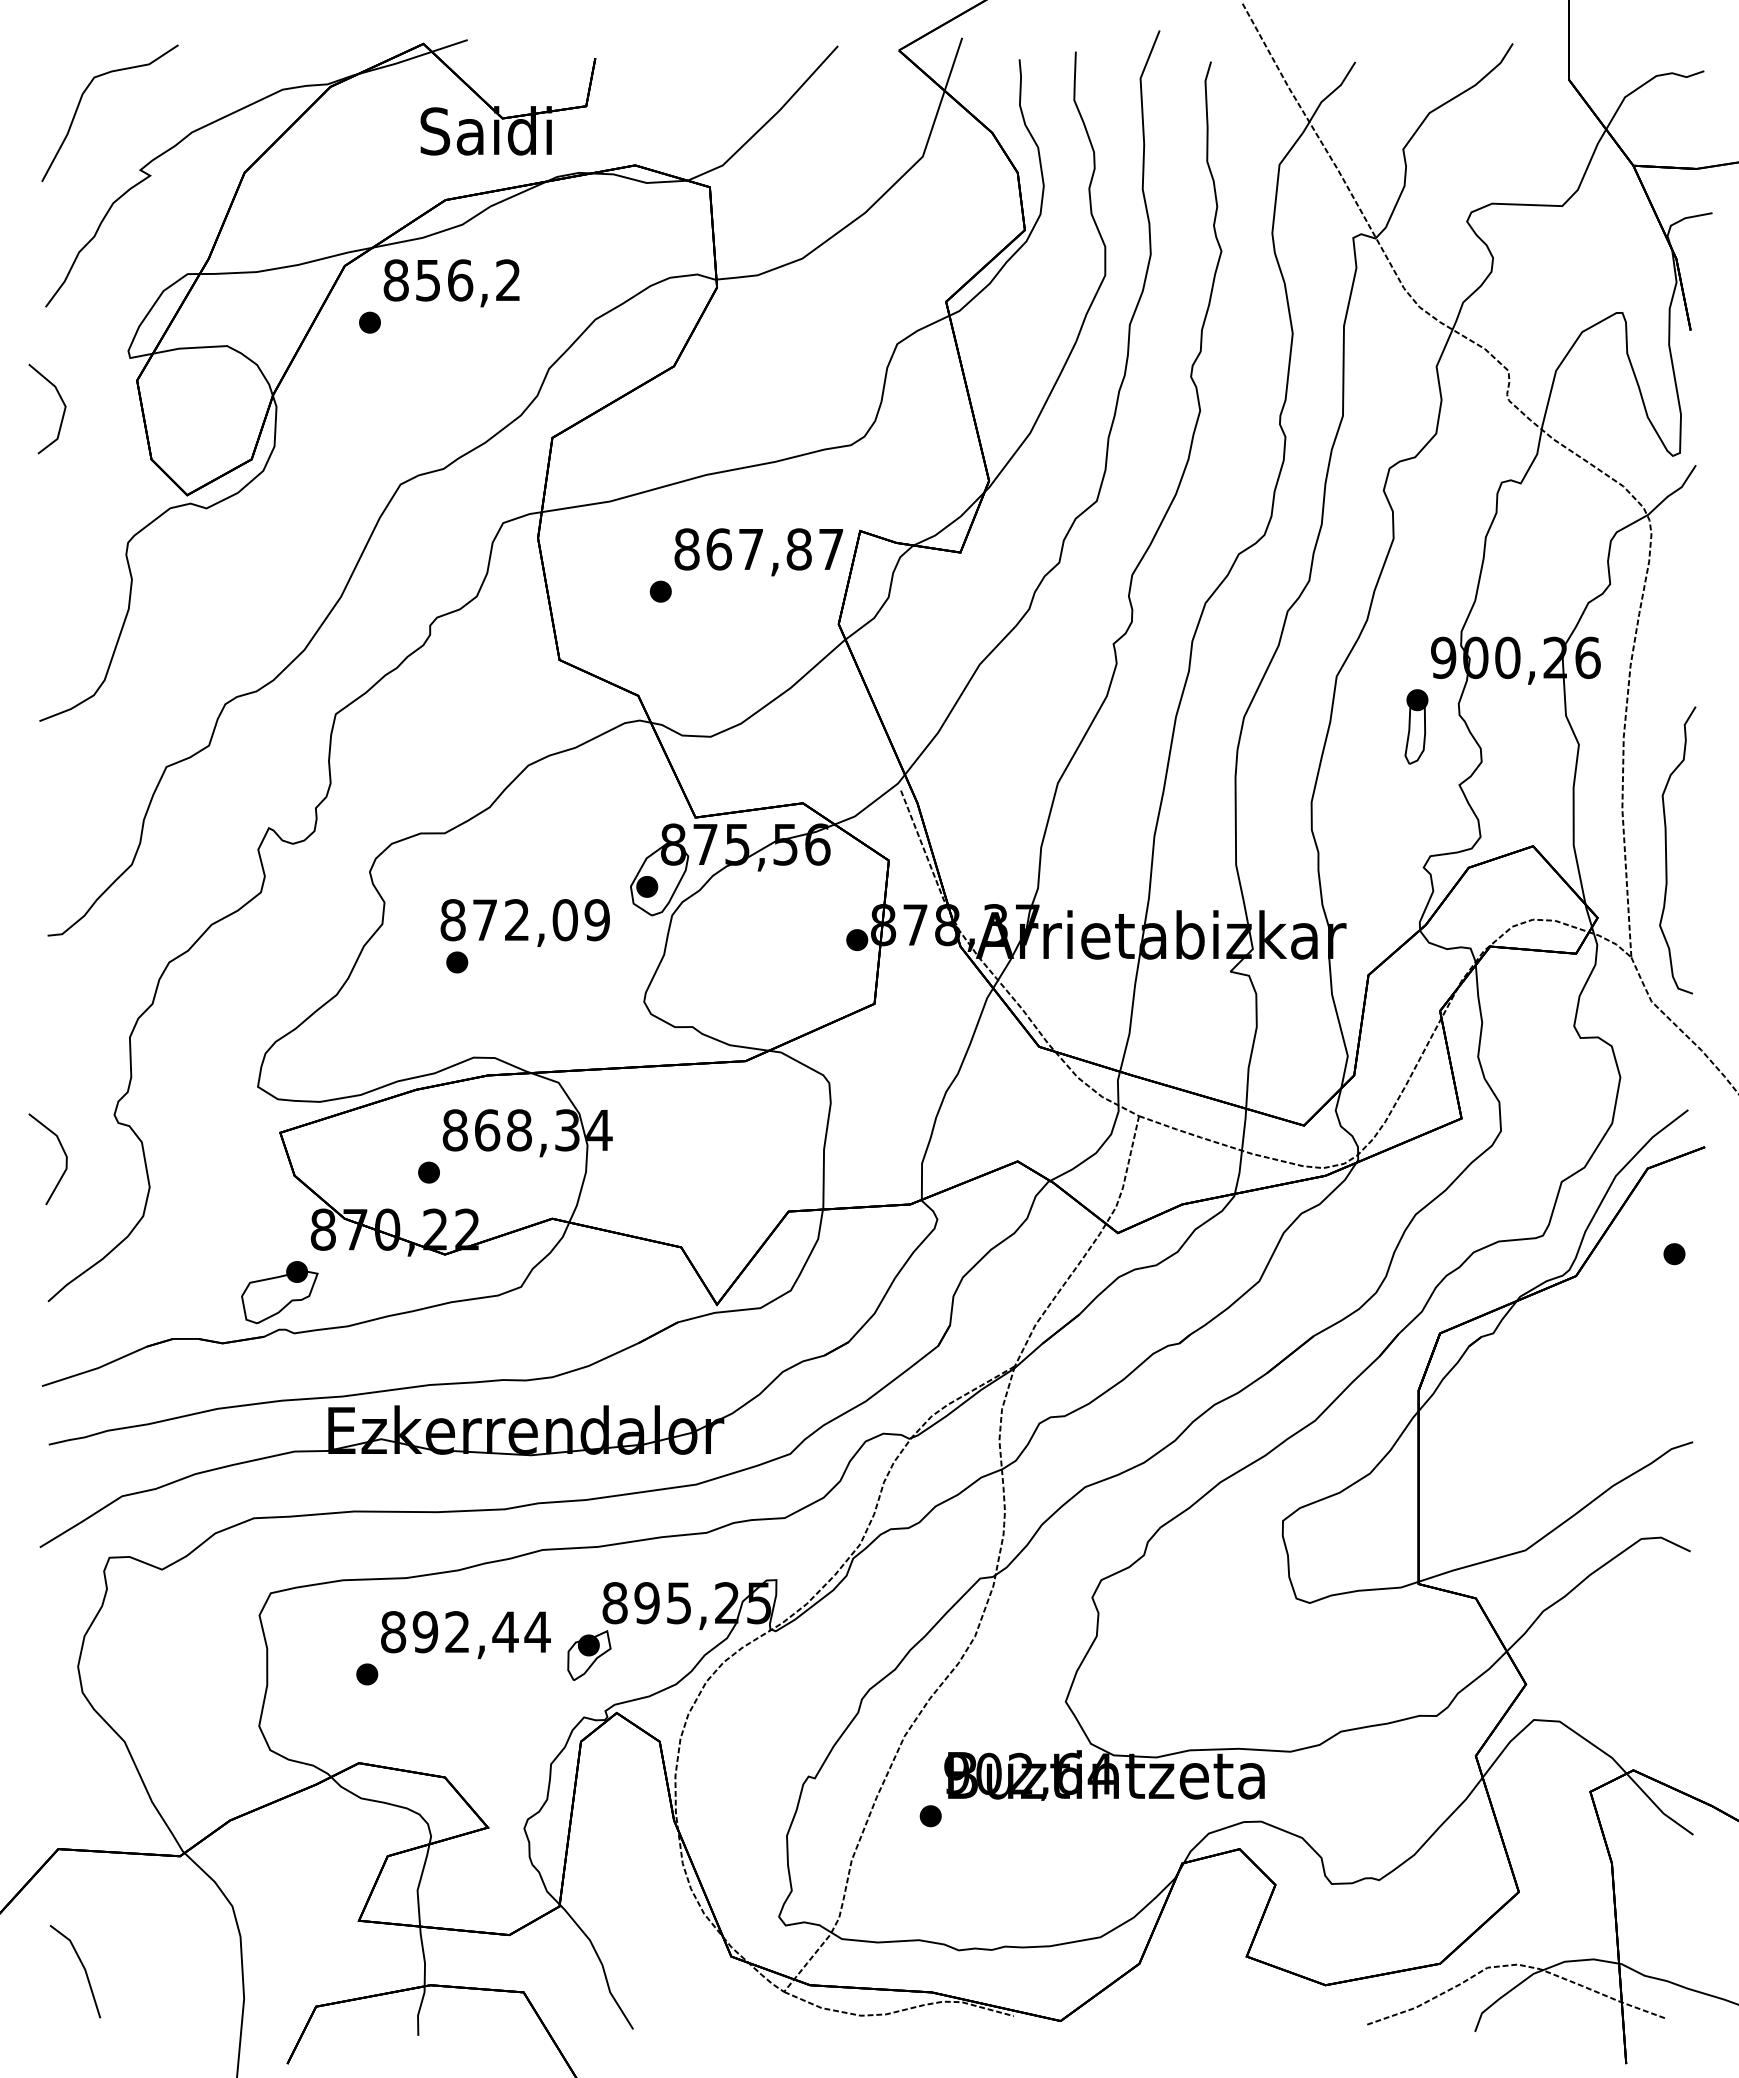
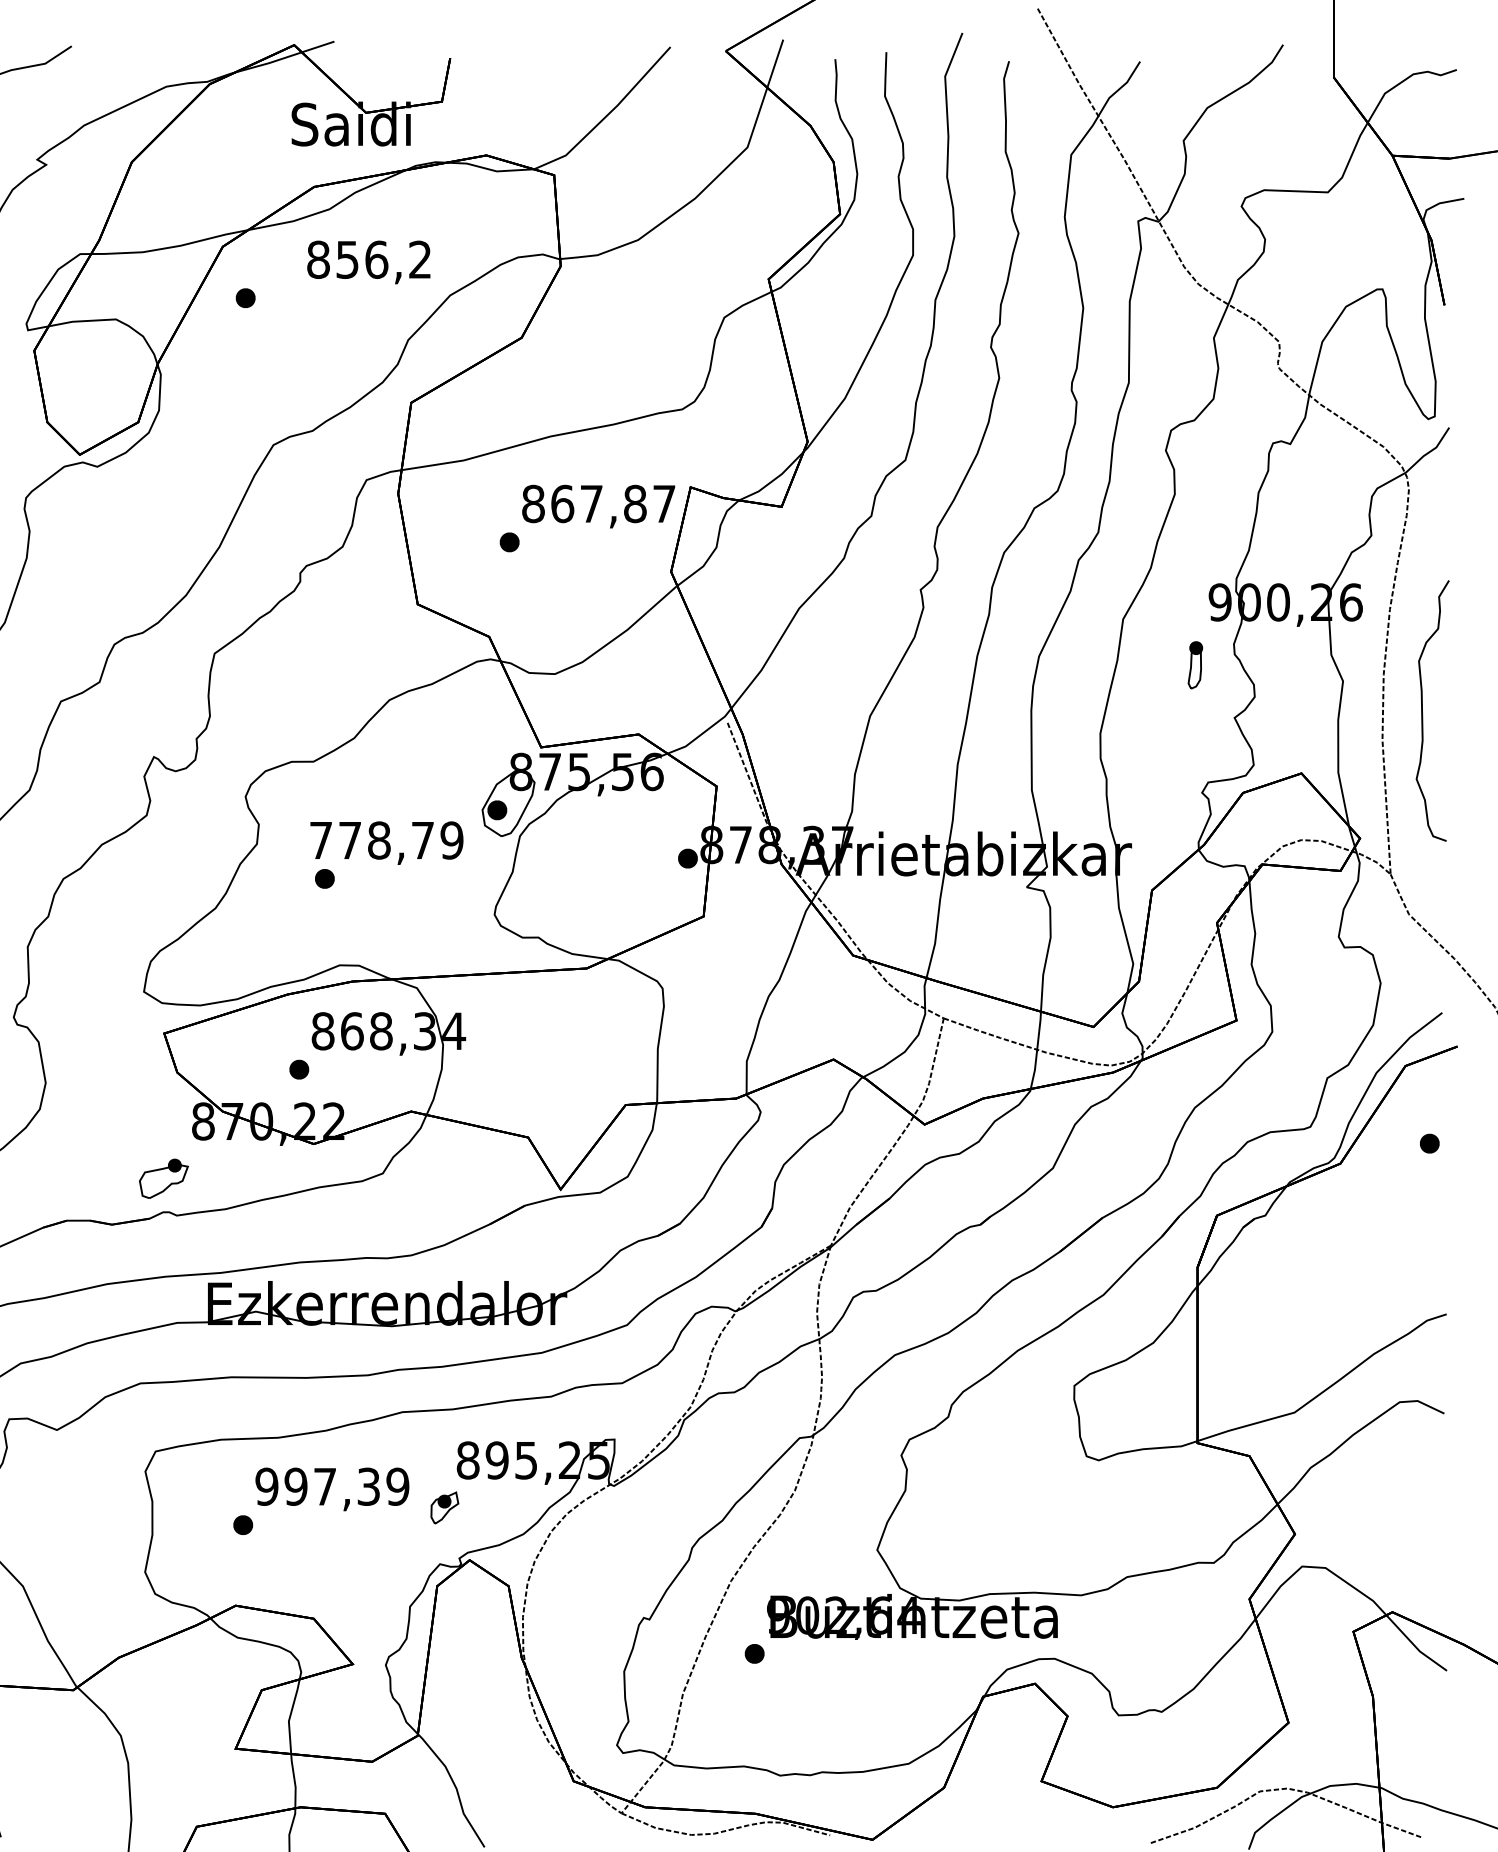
text: (451, 283) -> (368, 262), moved
part: (1416, 726) -> (1195, 664), size x0.7
curve: (1666, 850) -> (1422, 711), moved
text: (508, 920) -> (371, 840), 872,09 -> 778,79
part: (279, 1292) -> (163, 1178), size x0.7
text: (465, 1632) -> (332, 1487), 892,44 -> 997,39
part: (589, 1655) -> (444, 1507), size x0.7

